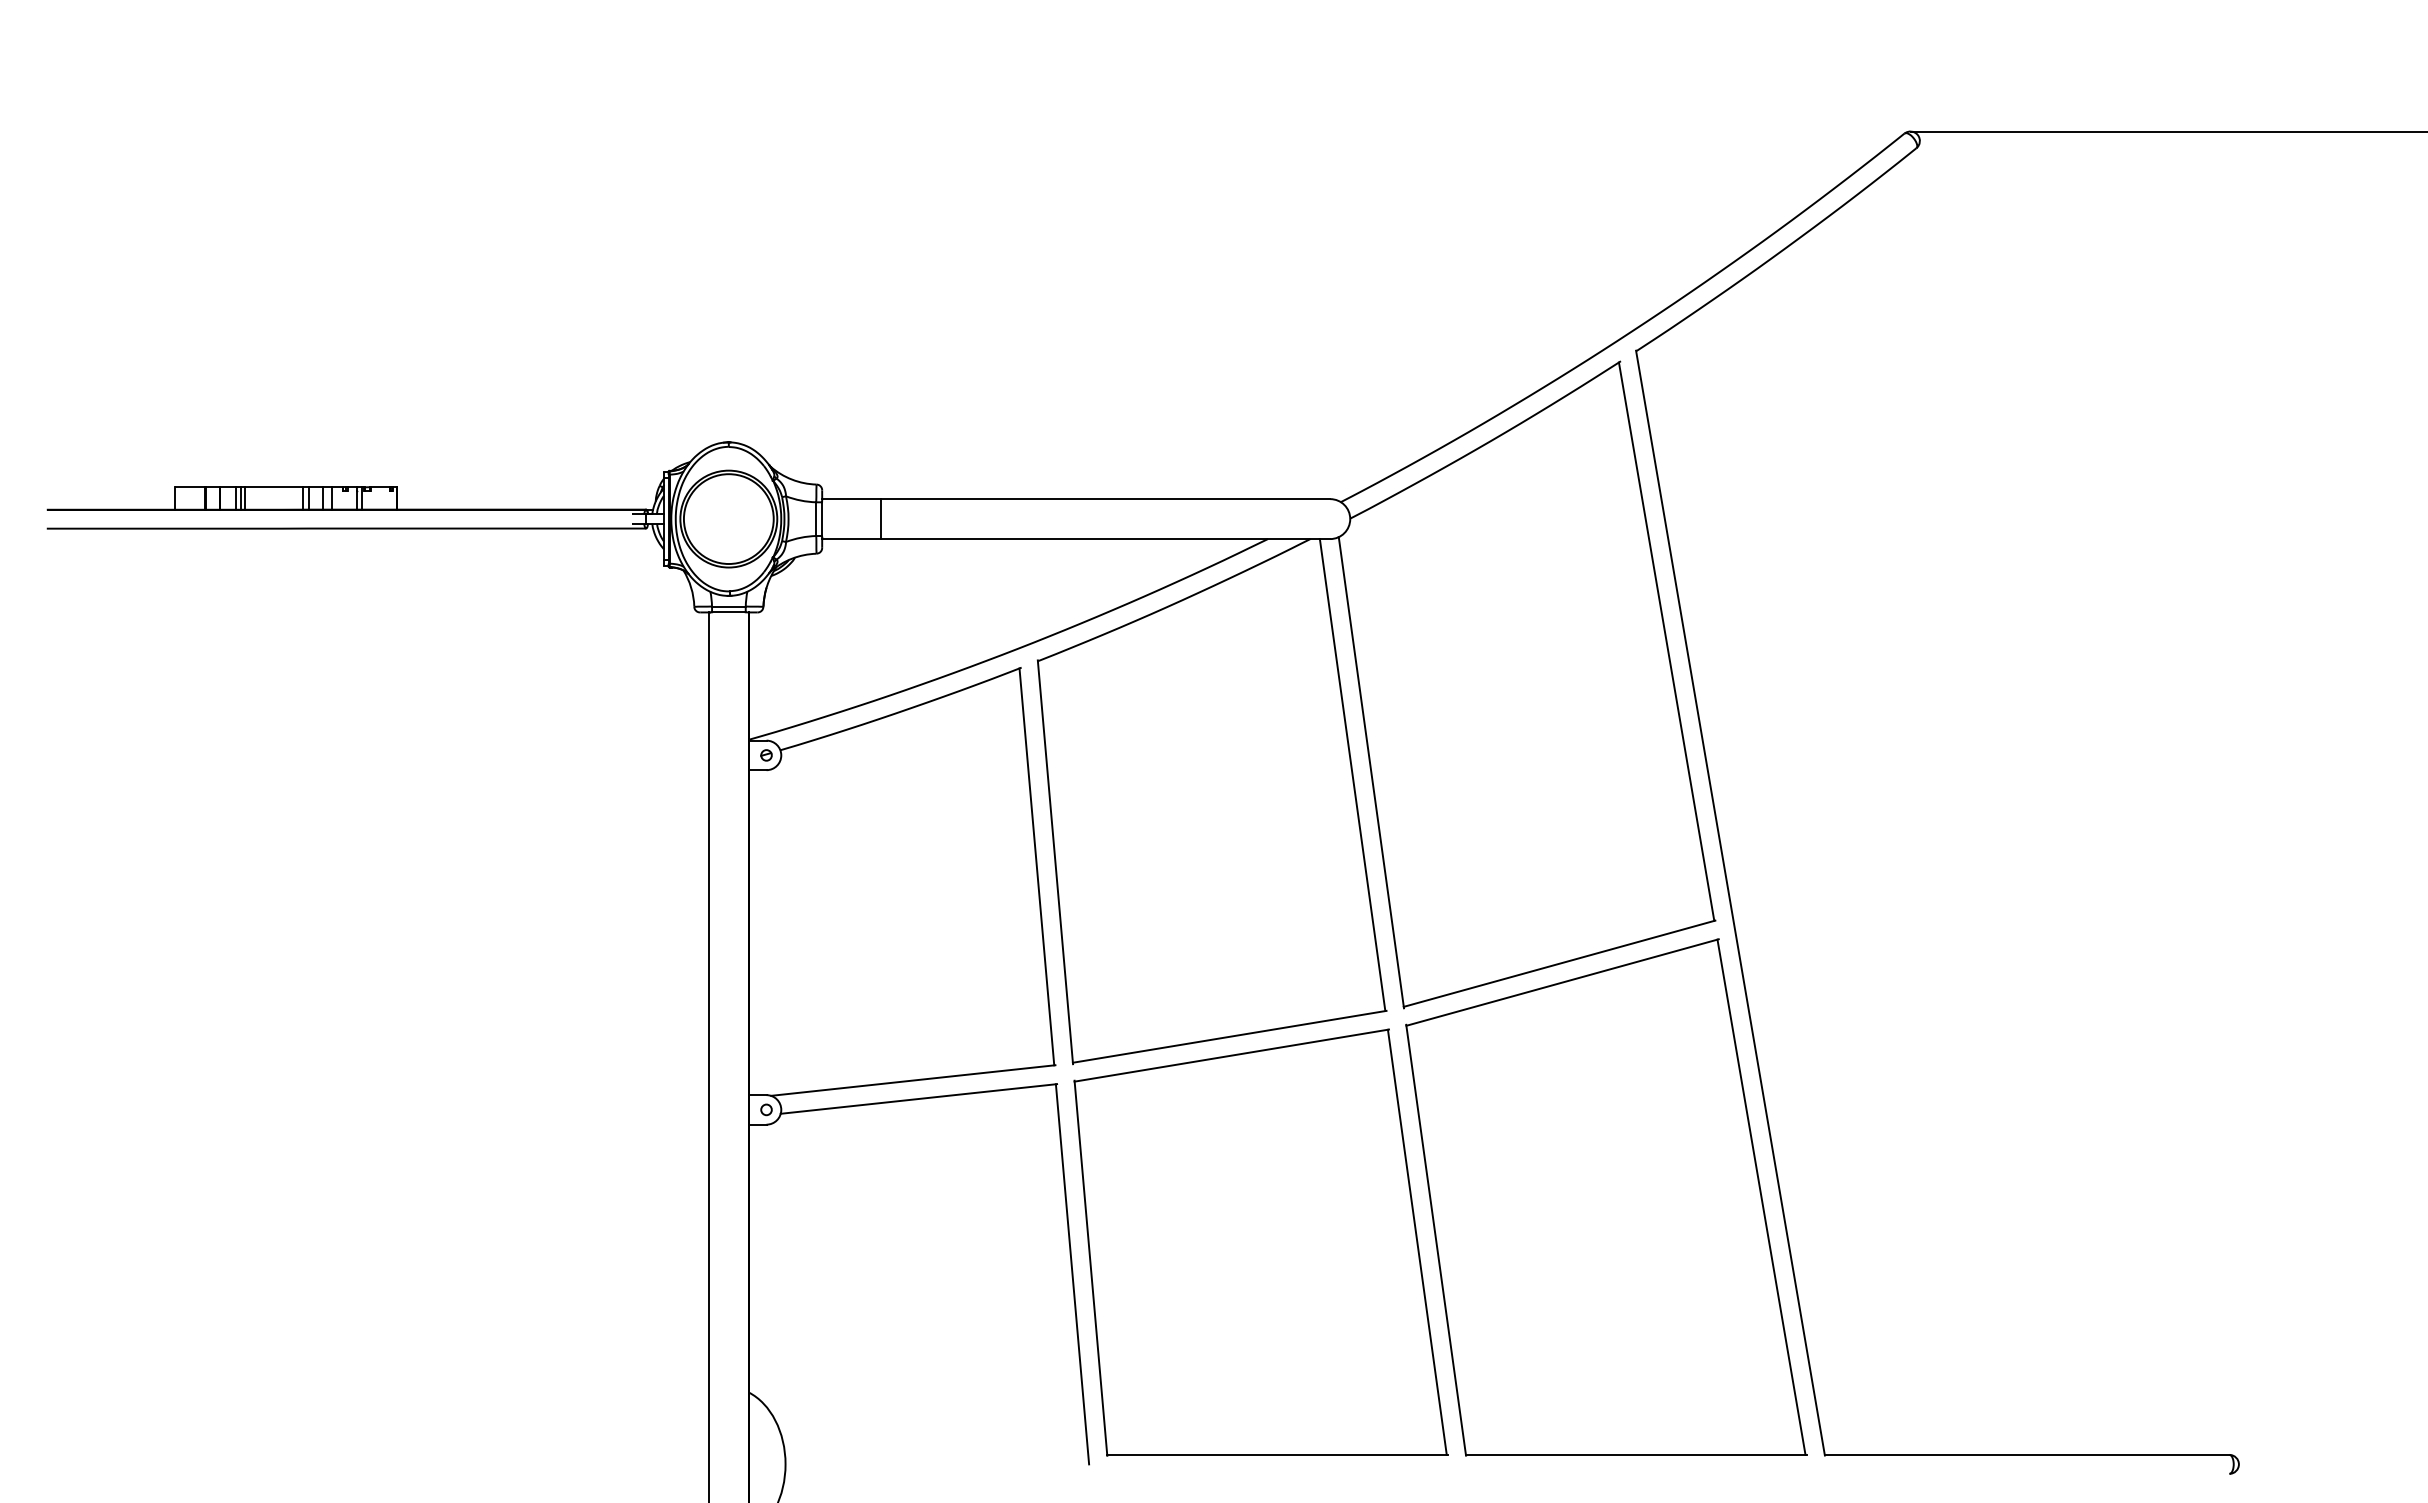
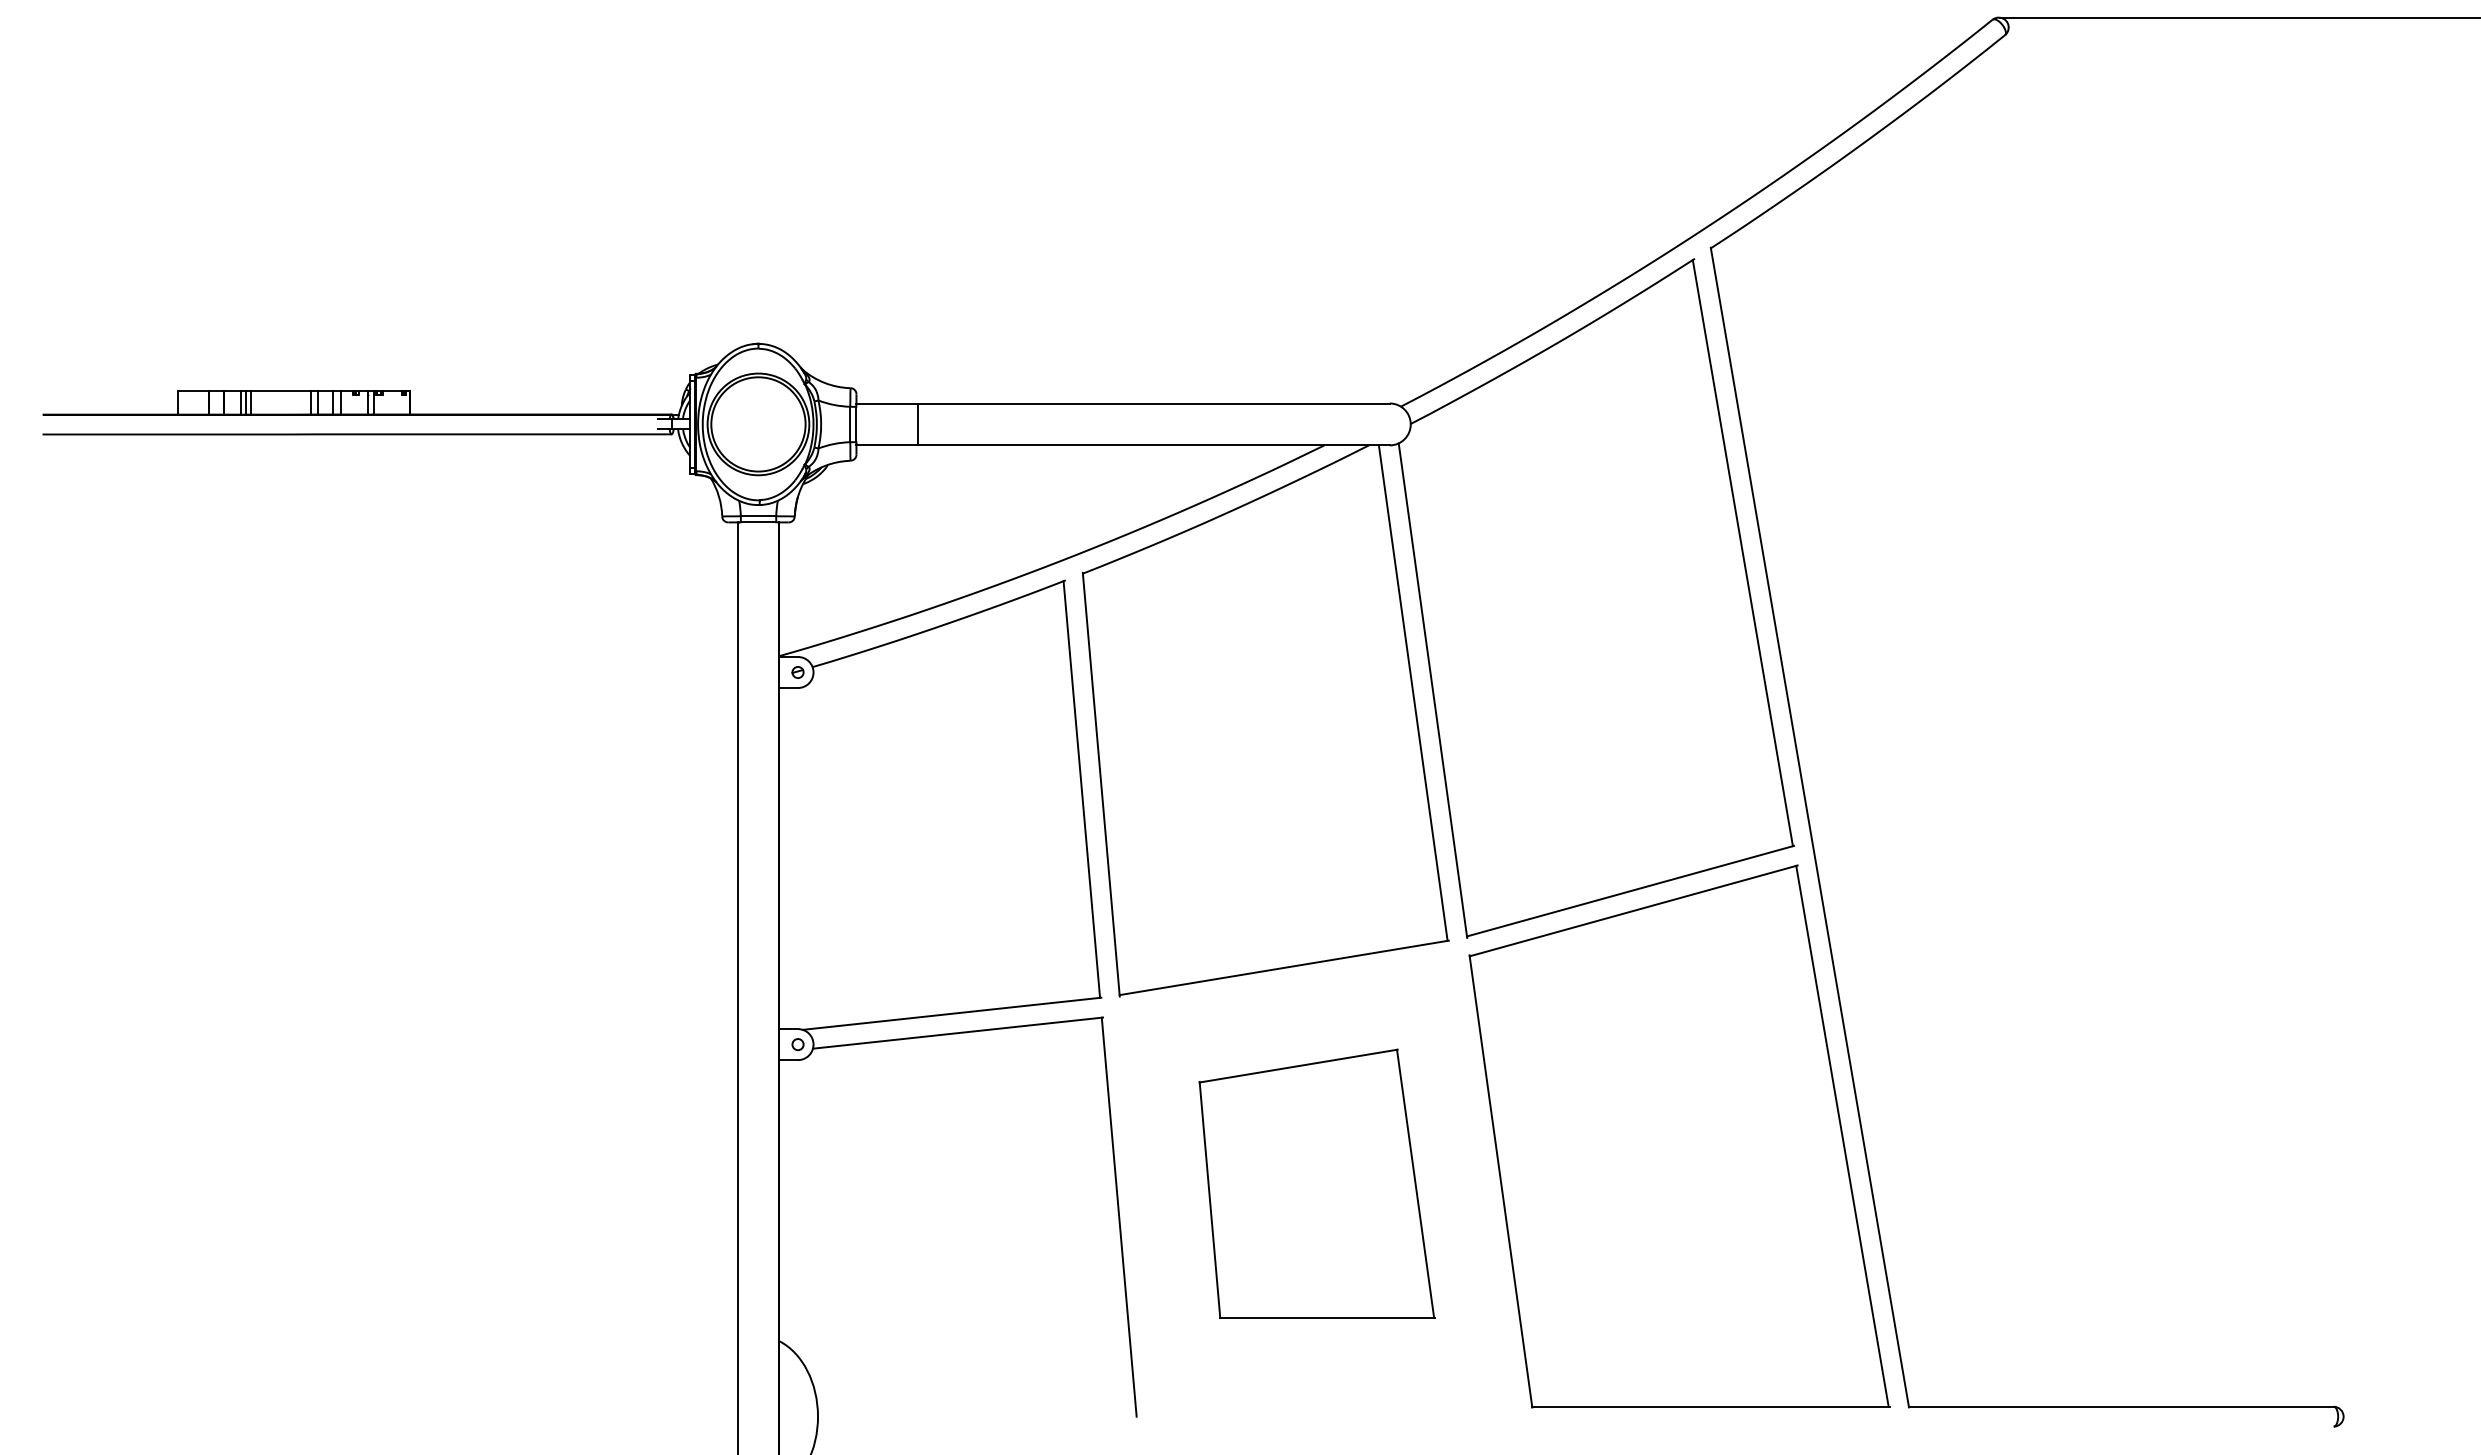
part: (1260, 1242) -> (1316, 1183), size x0.6

